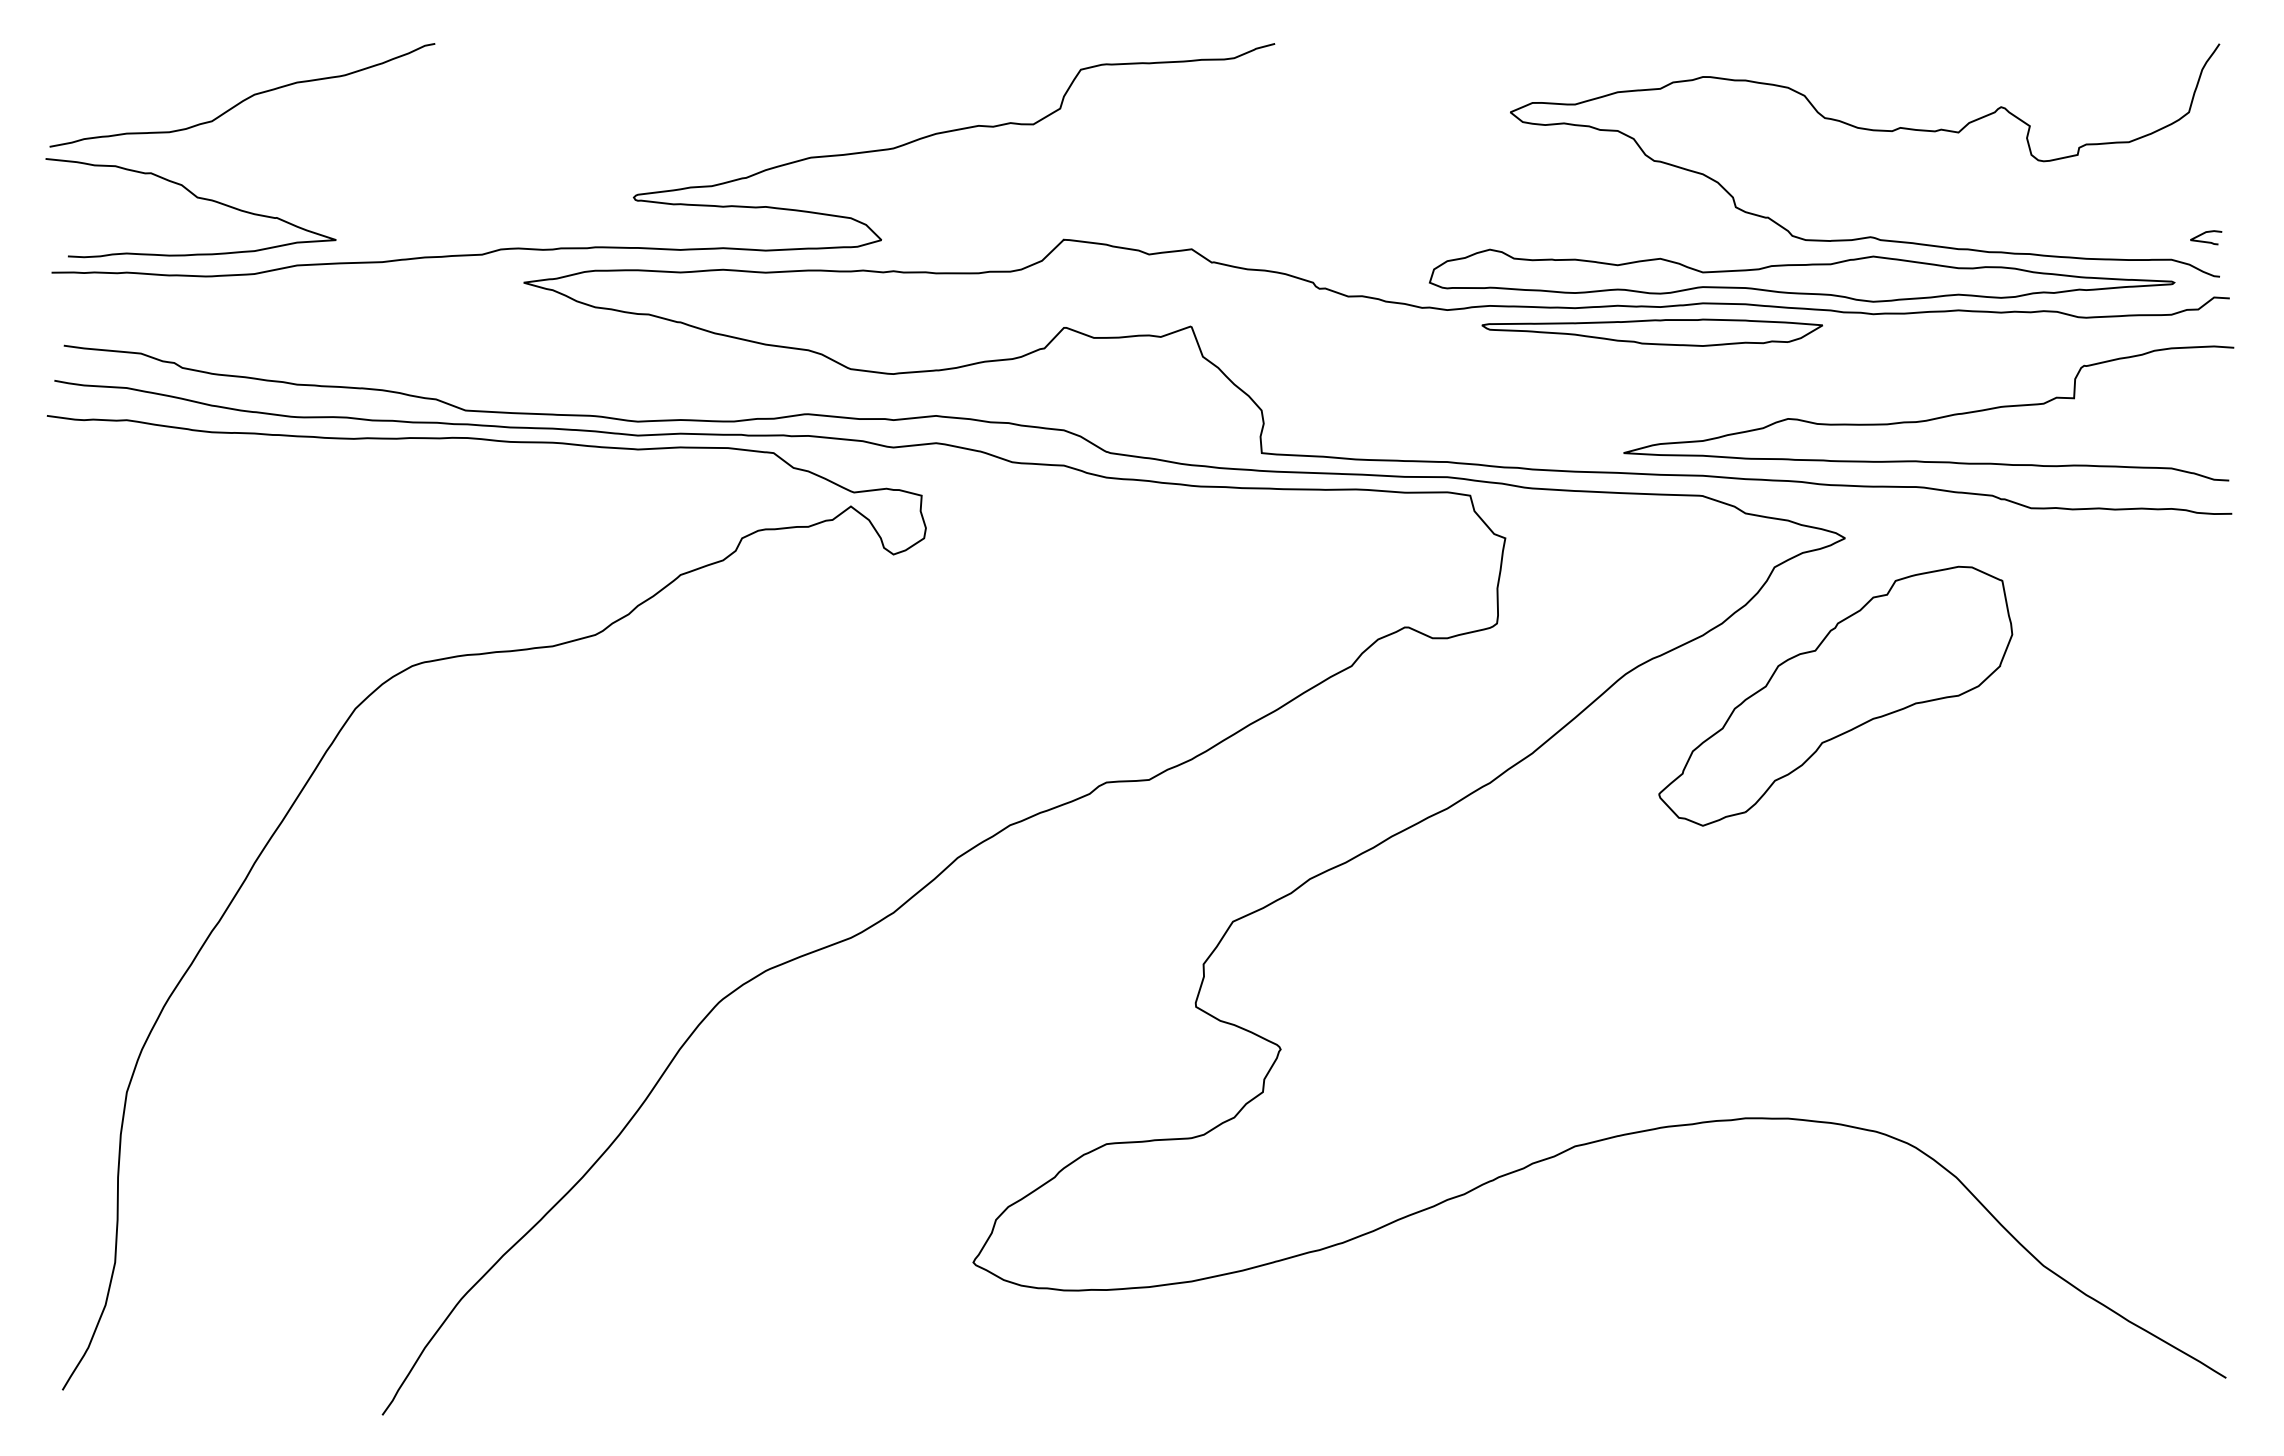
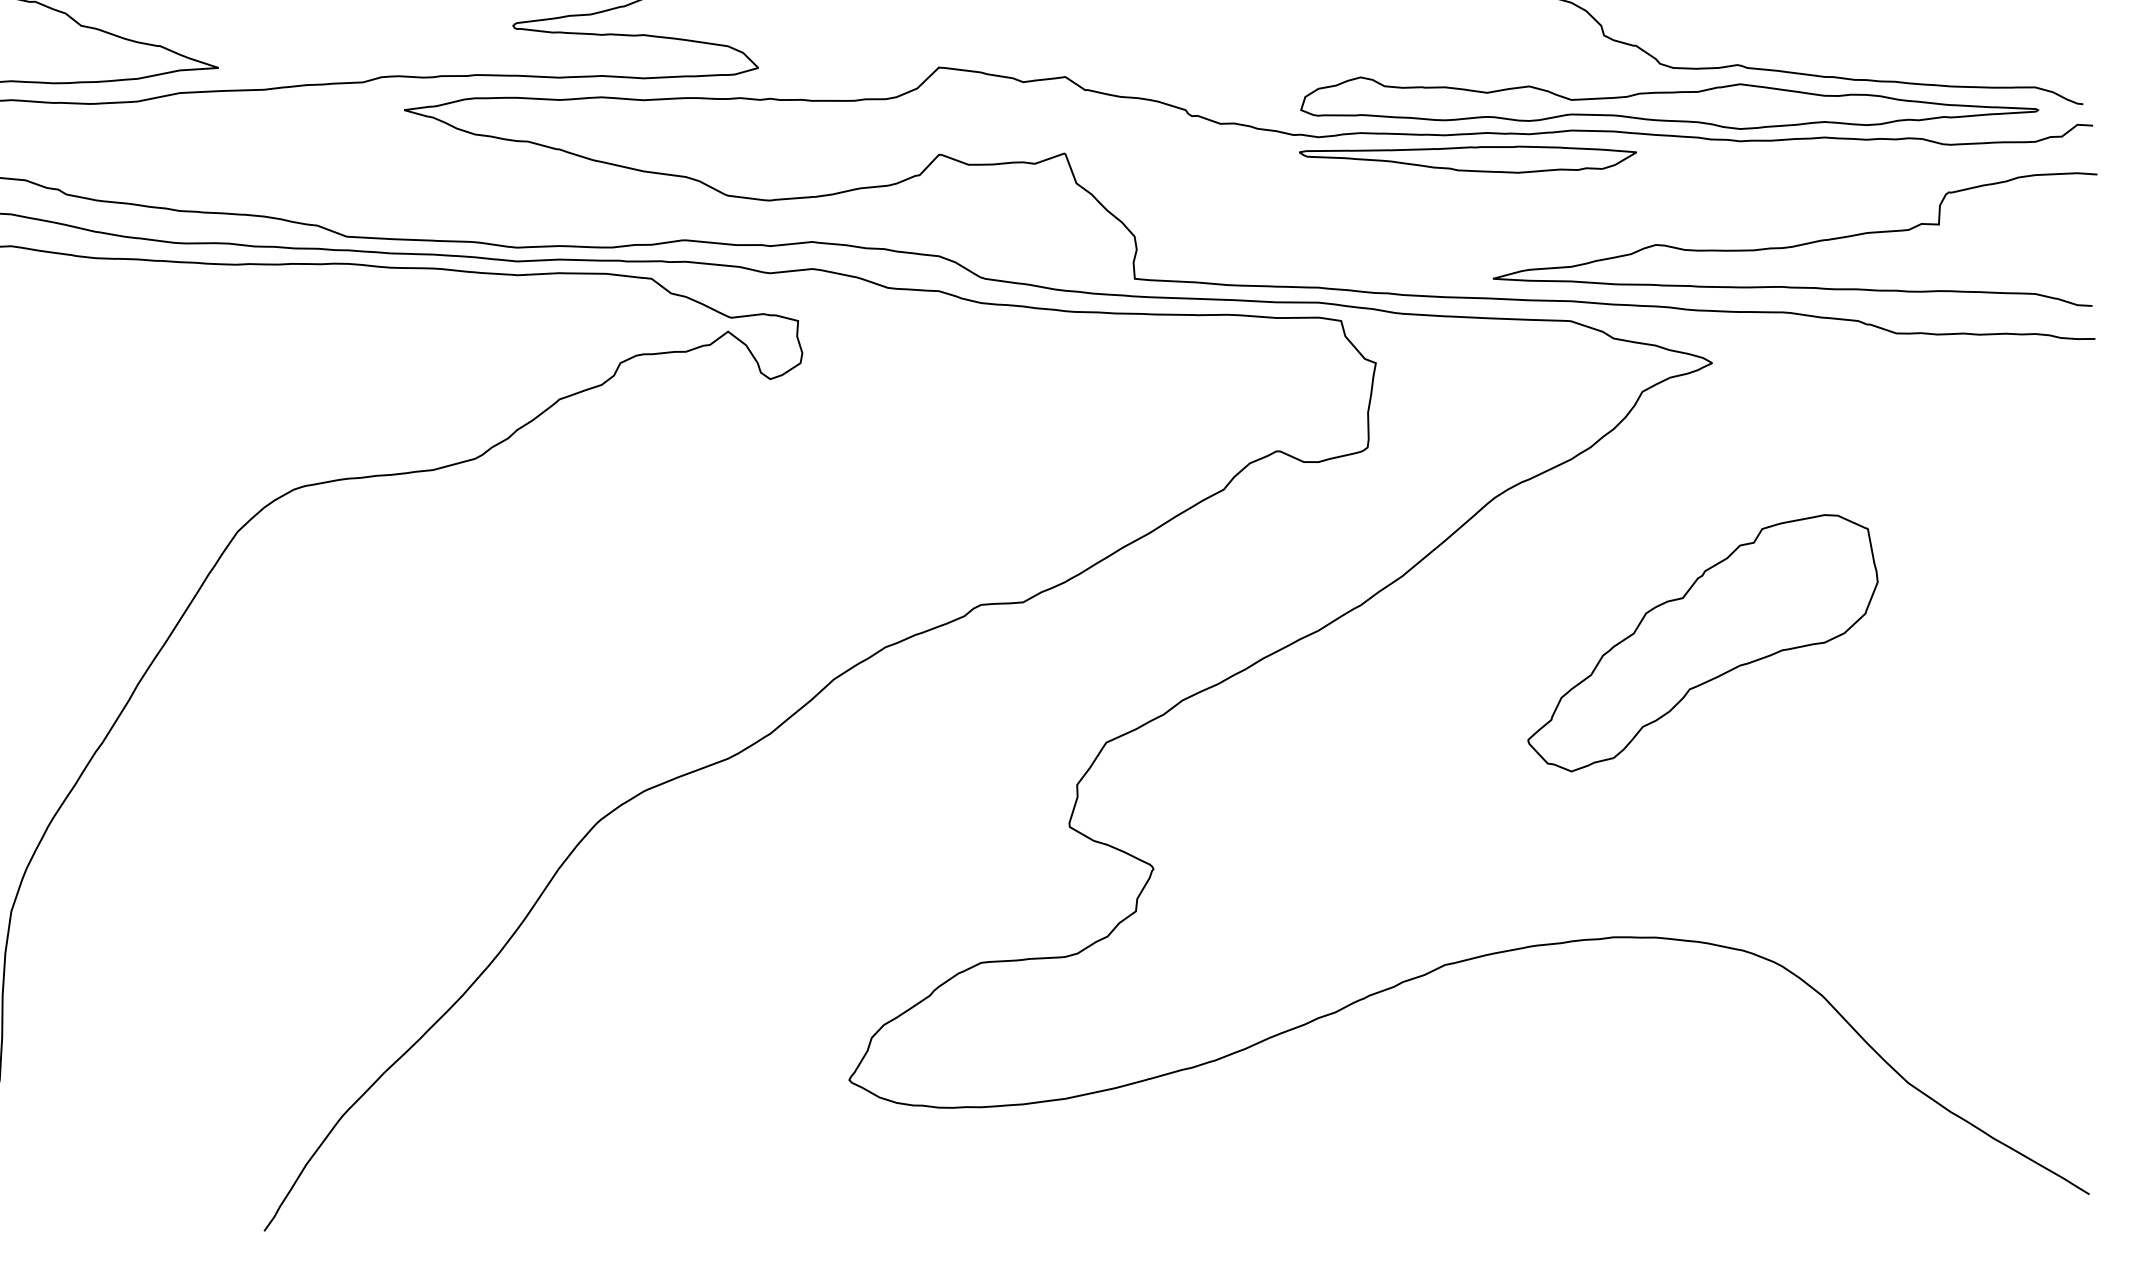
curve: (2206, 241) -> (2069, 69), removed
part: (1652, 332) -> (1468, 159), moved
part: (1835, 695) -> (1702, 642), moved

